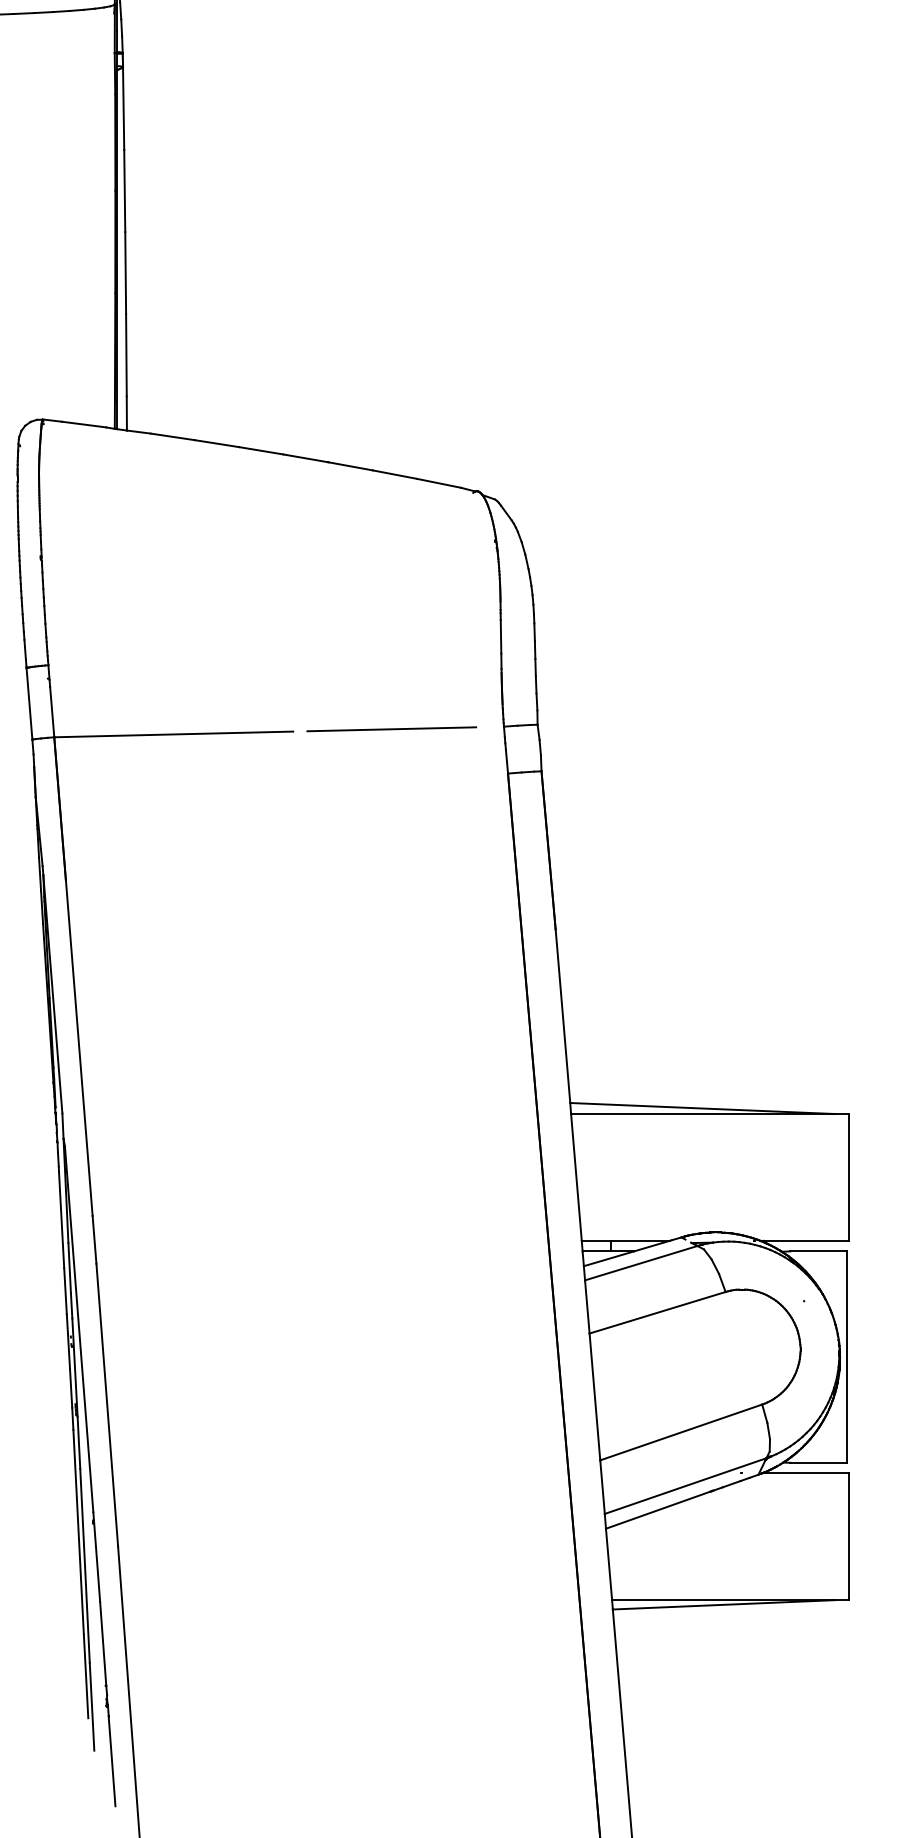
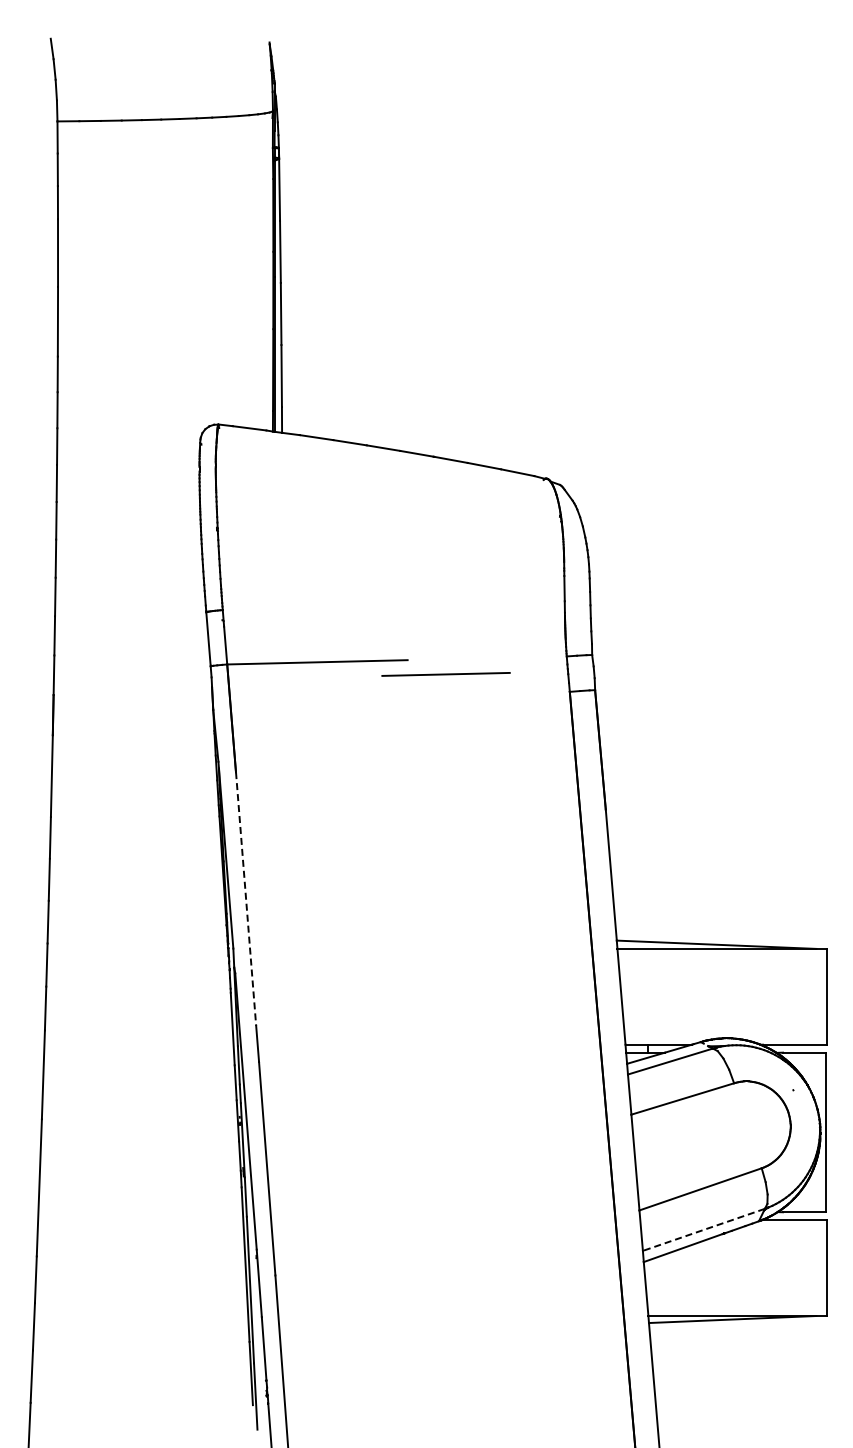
line: (391, 729) -> (445, 674), moved
line: (79, 1048) -> (246, 899), solid -> dashed
line: (685, 1485) -> (703, 1229), solid -> dashed

